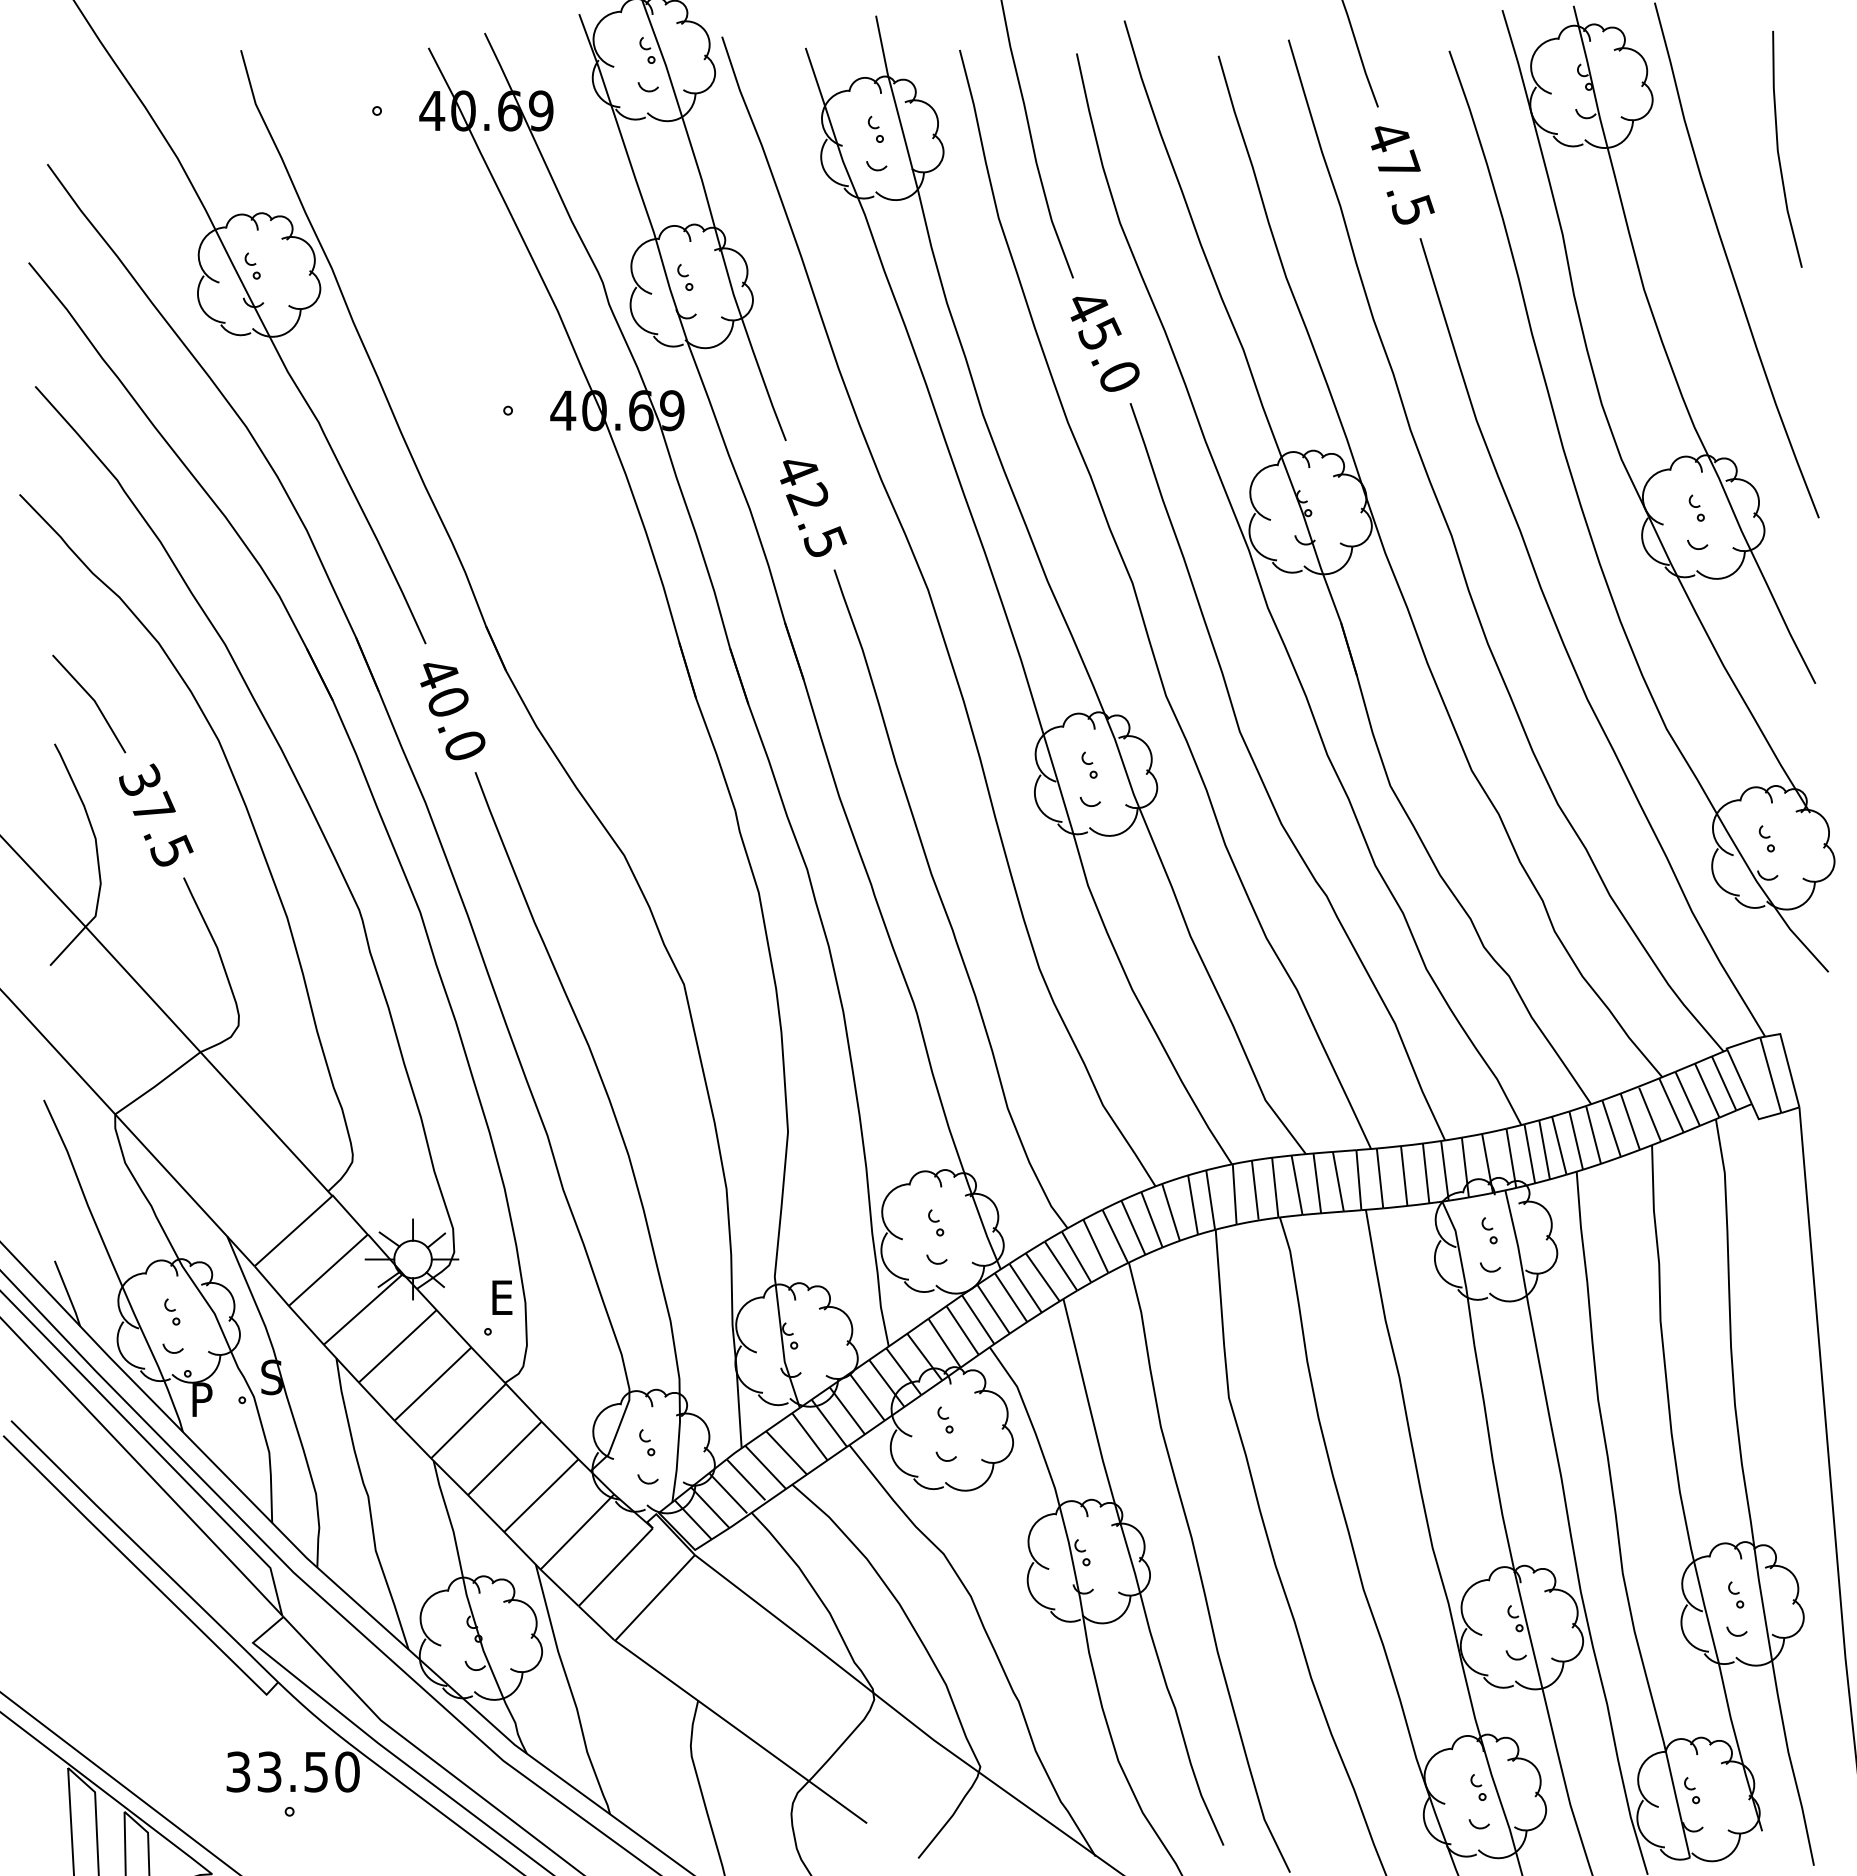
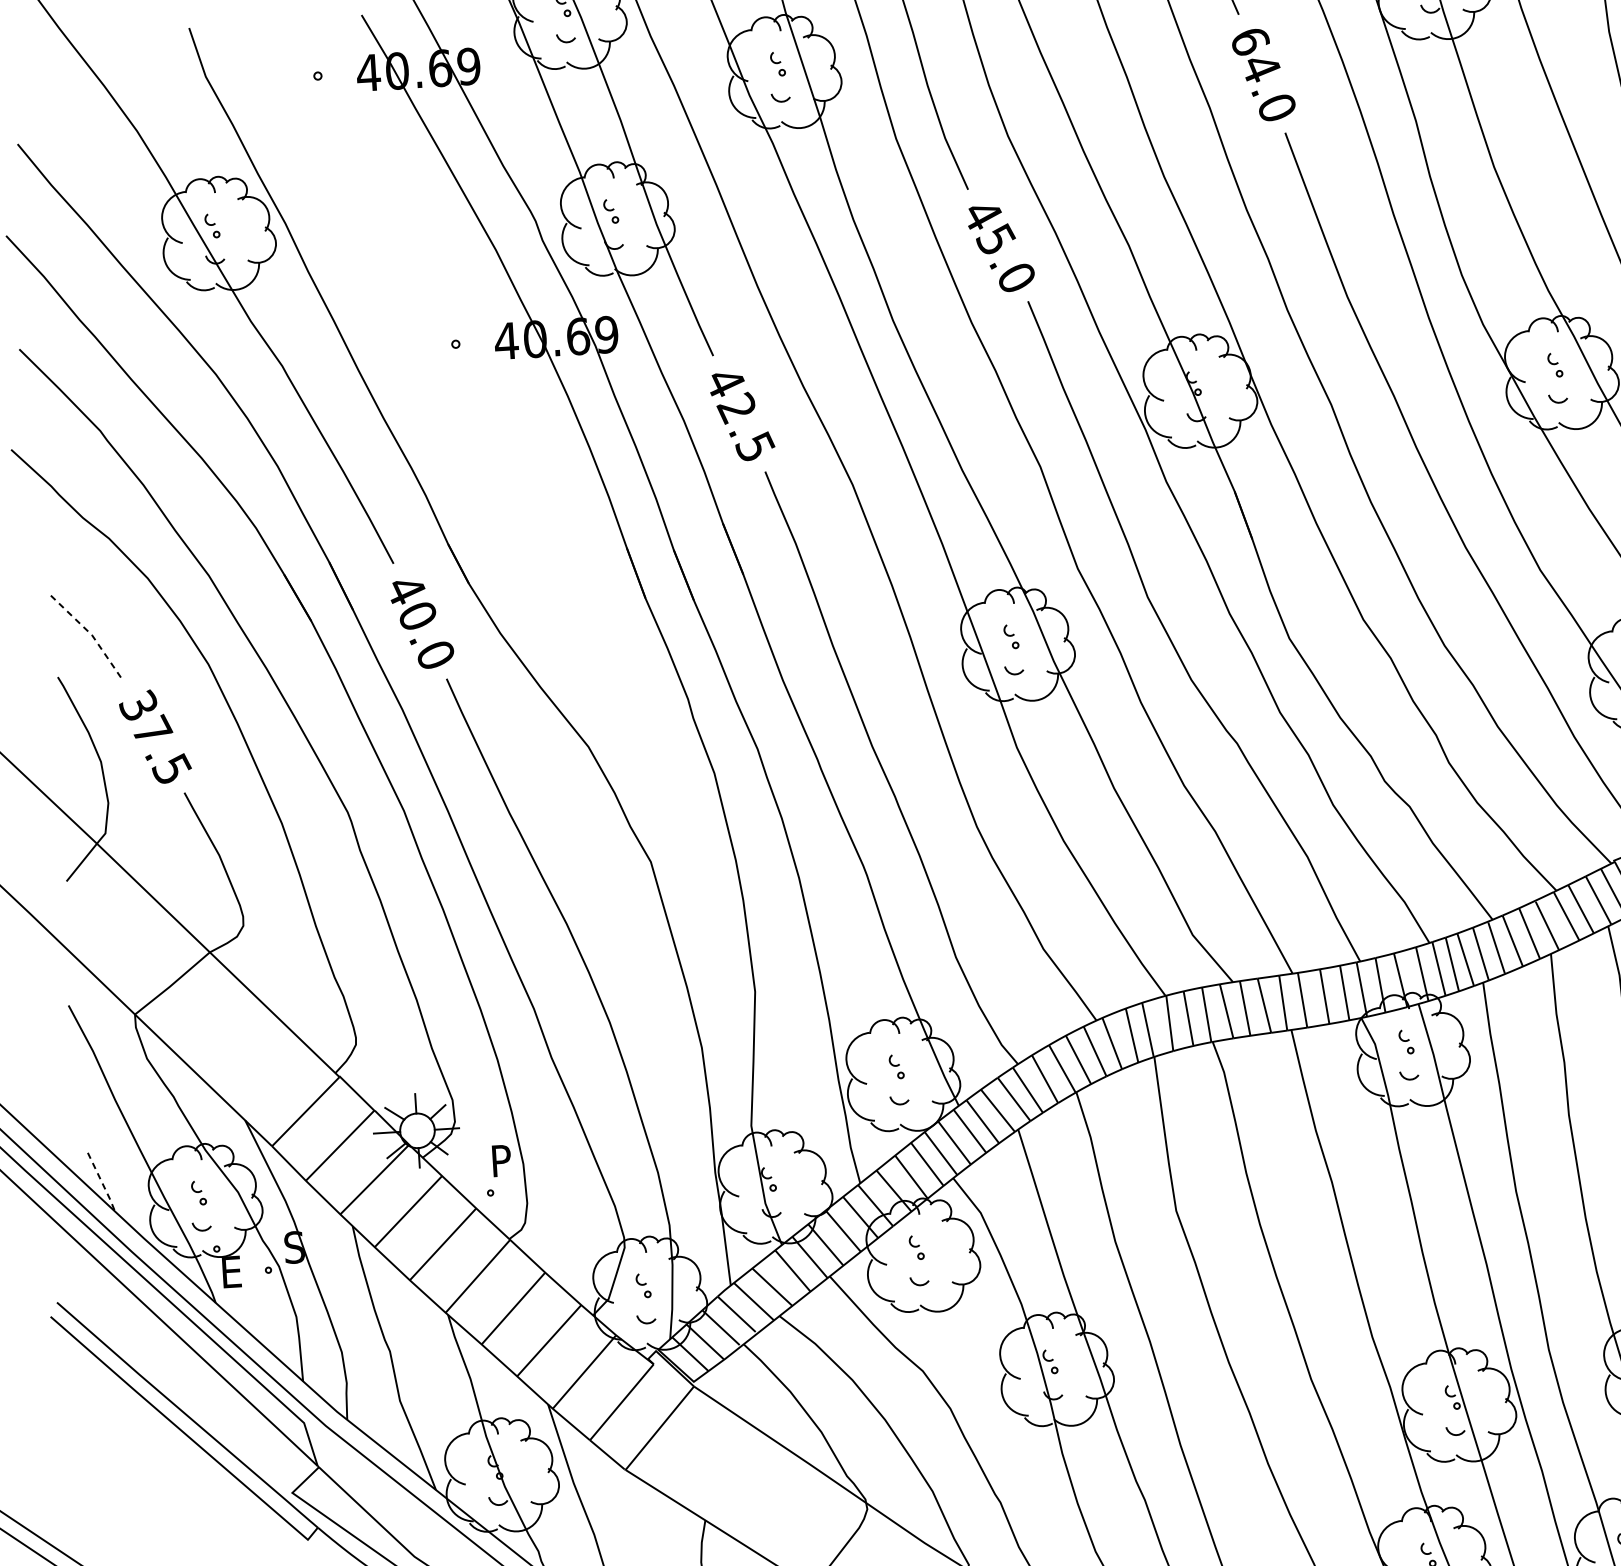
text: (1401, 173) -> (1264, 74), 47.5 -> 64.0
line: (94, 700) -> (92, 634), solid -> dashed
line: (68, 1293) -> (102, 1182), solid -> dashed
text: (504, 1297) -> (503, 1160), E -> P
text: (204, 1399) -> (233, 1271), P -> E

